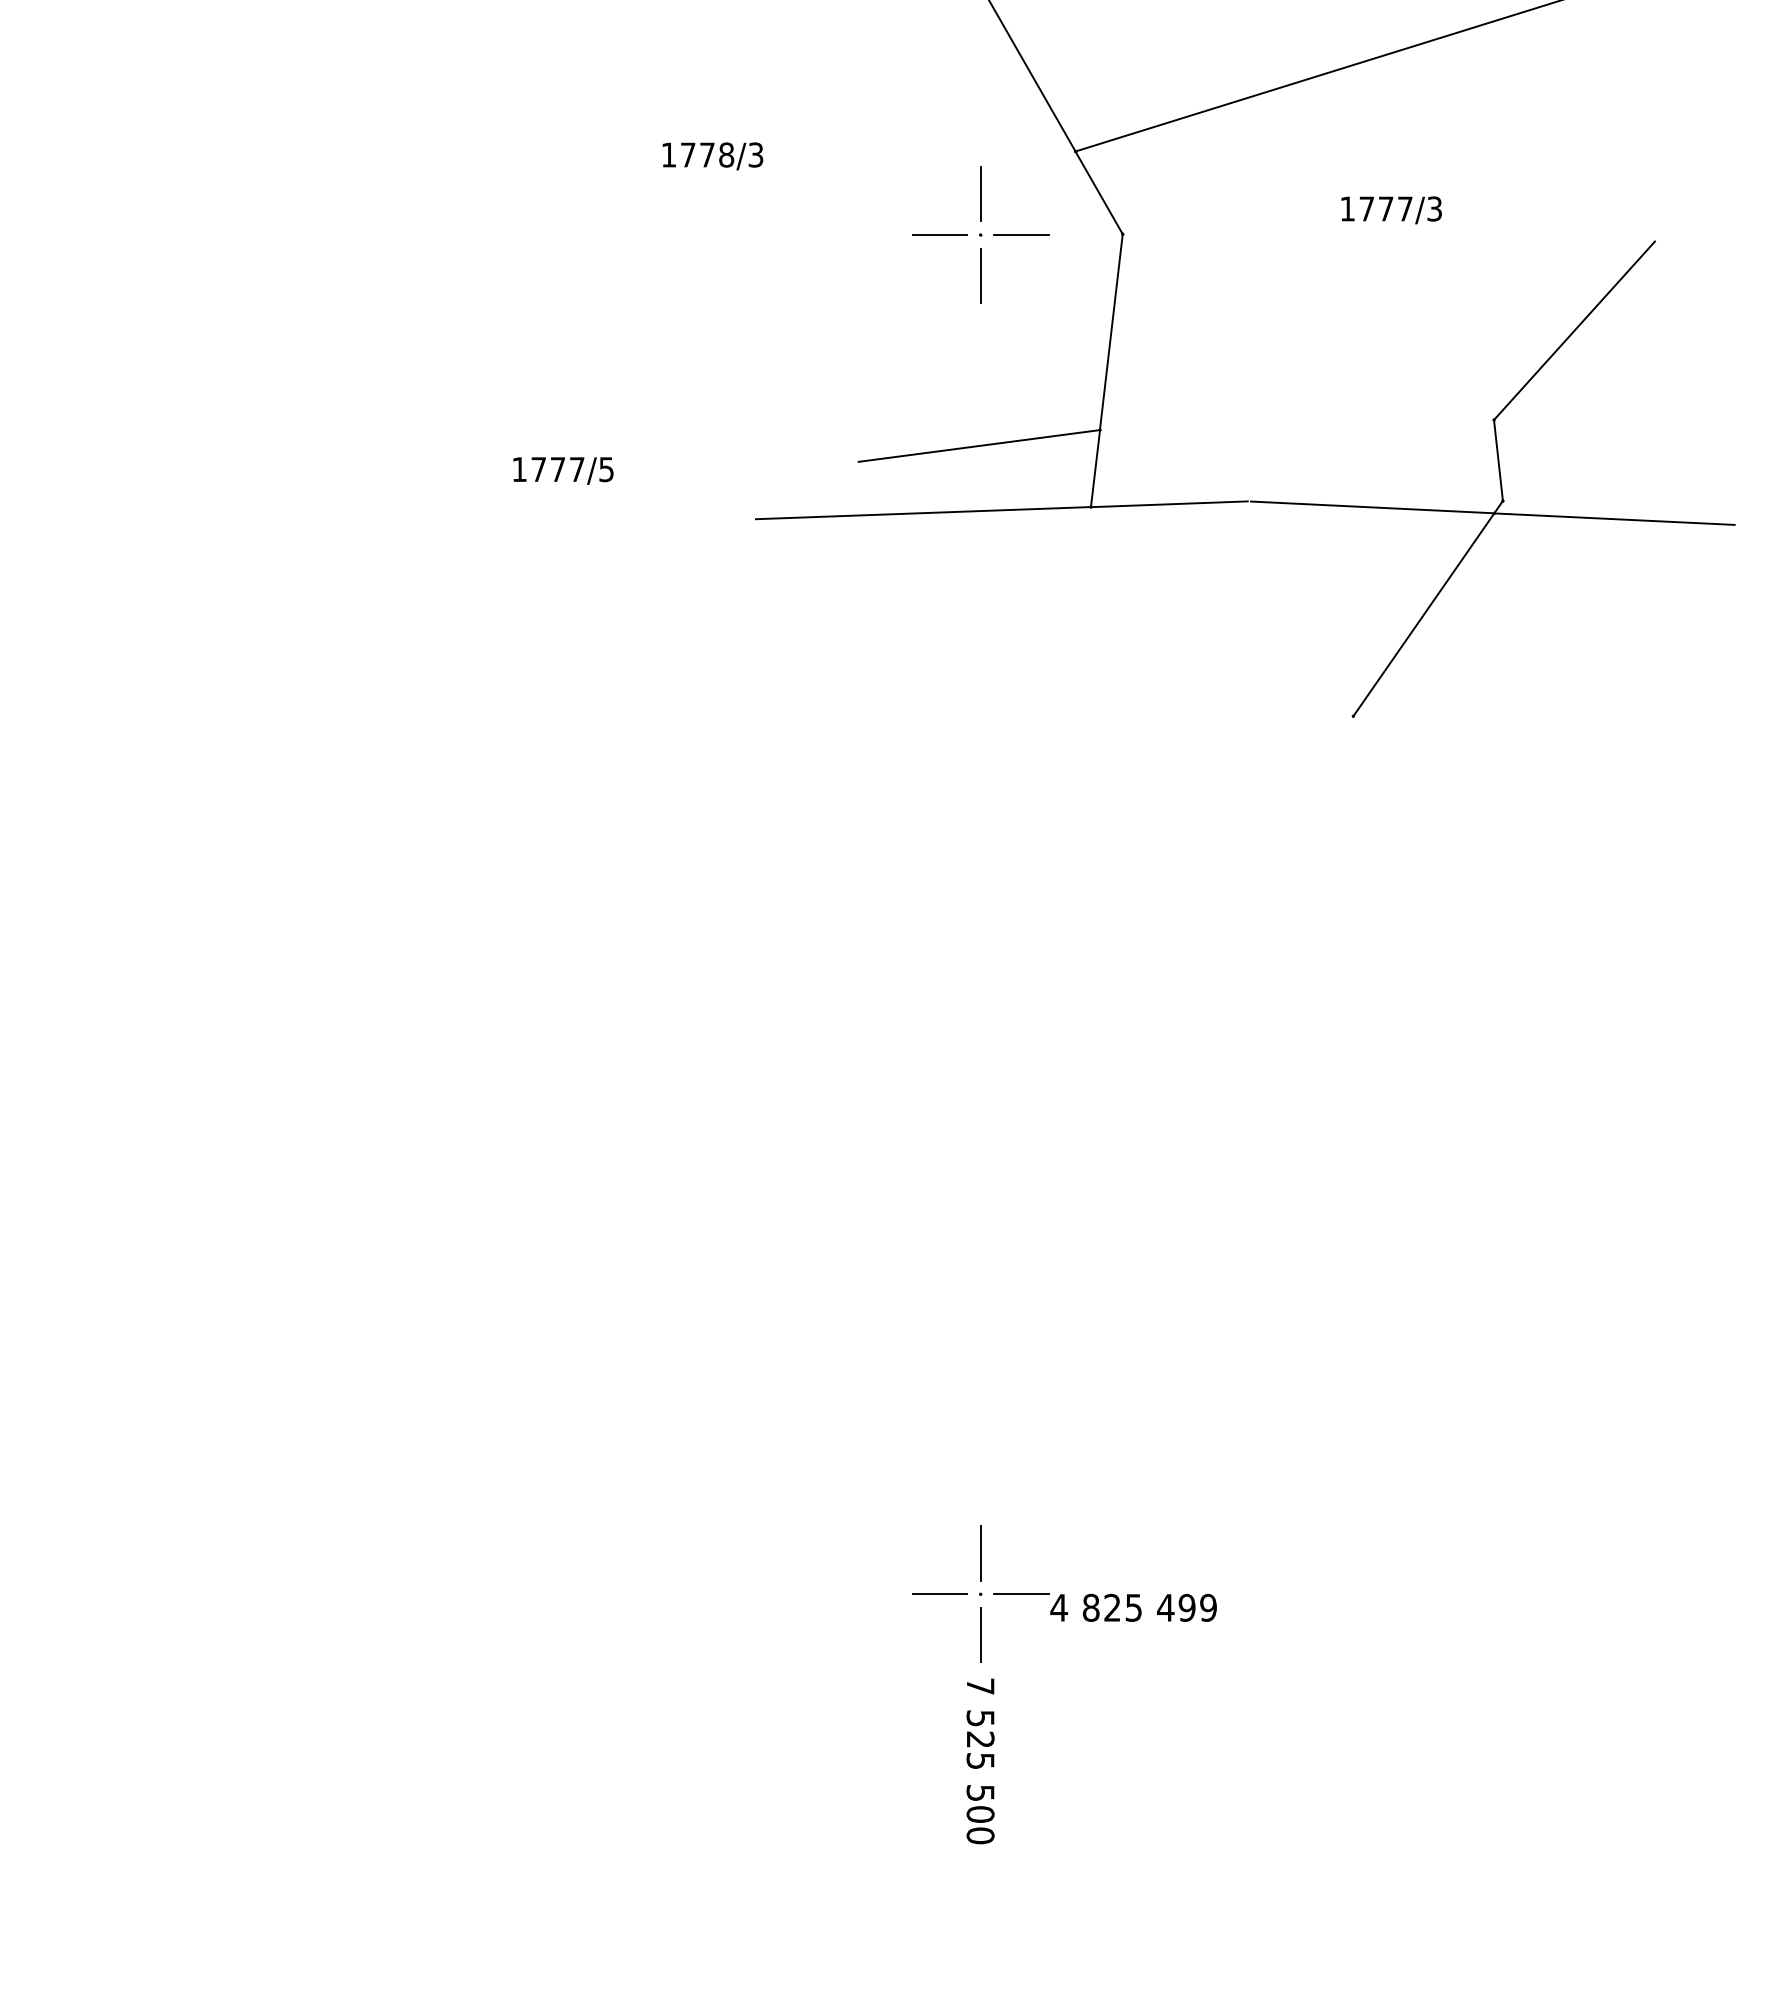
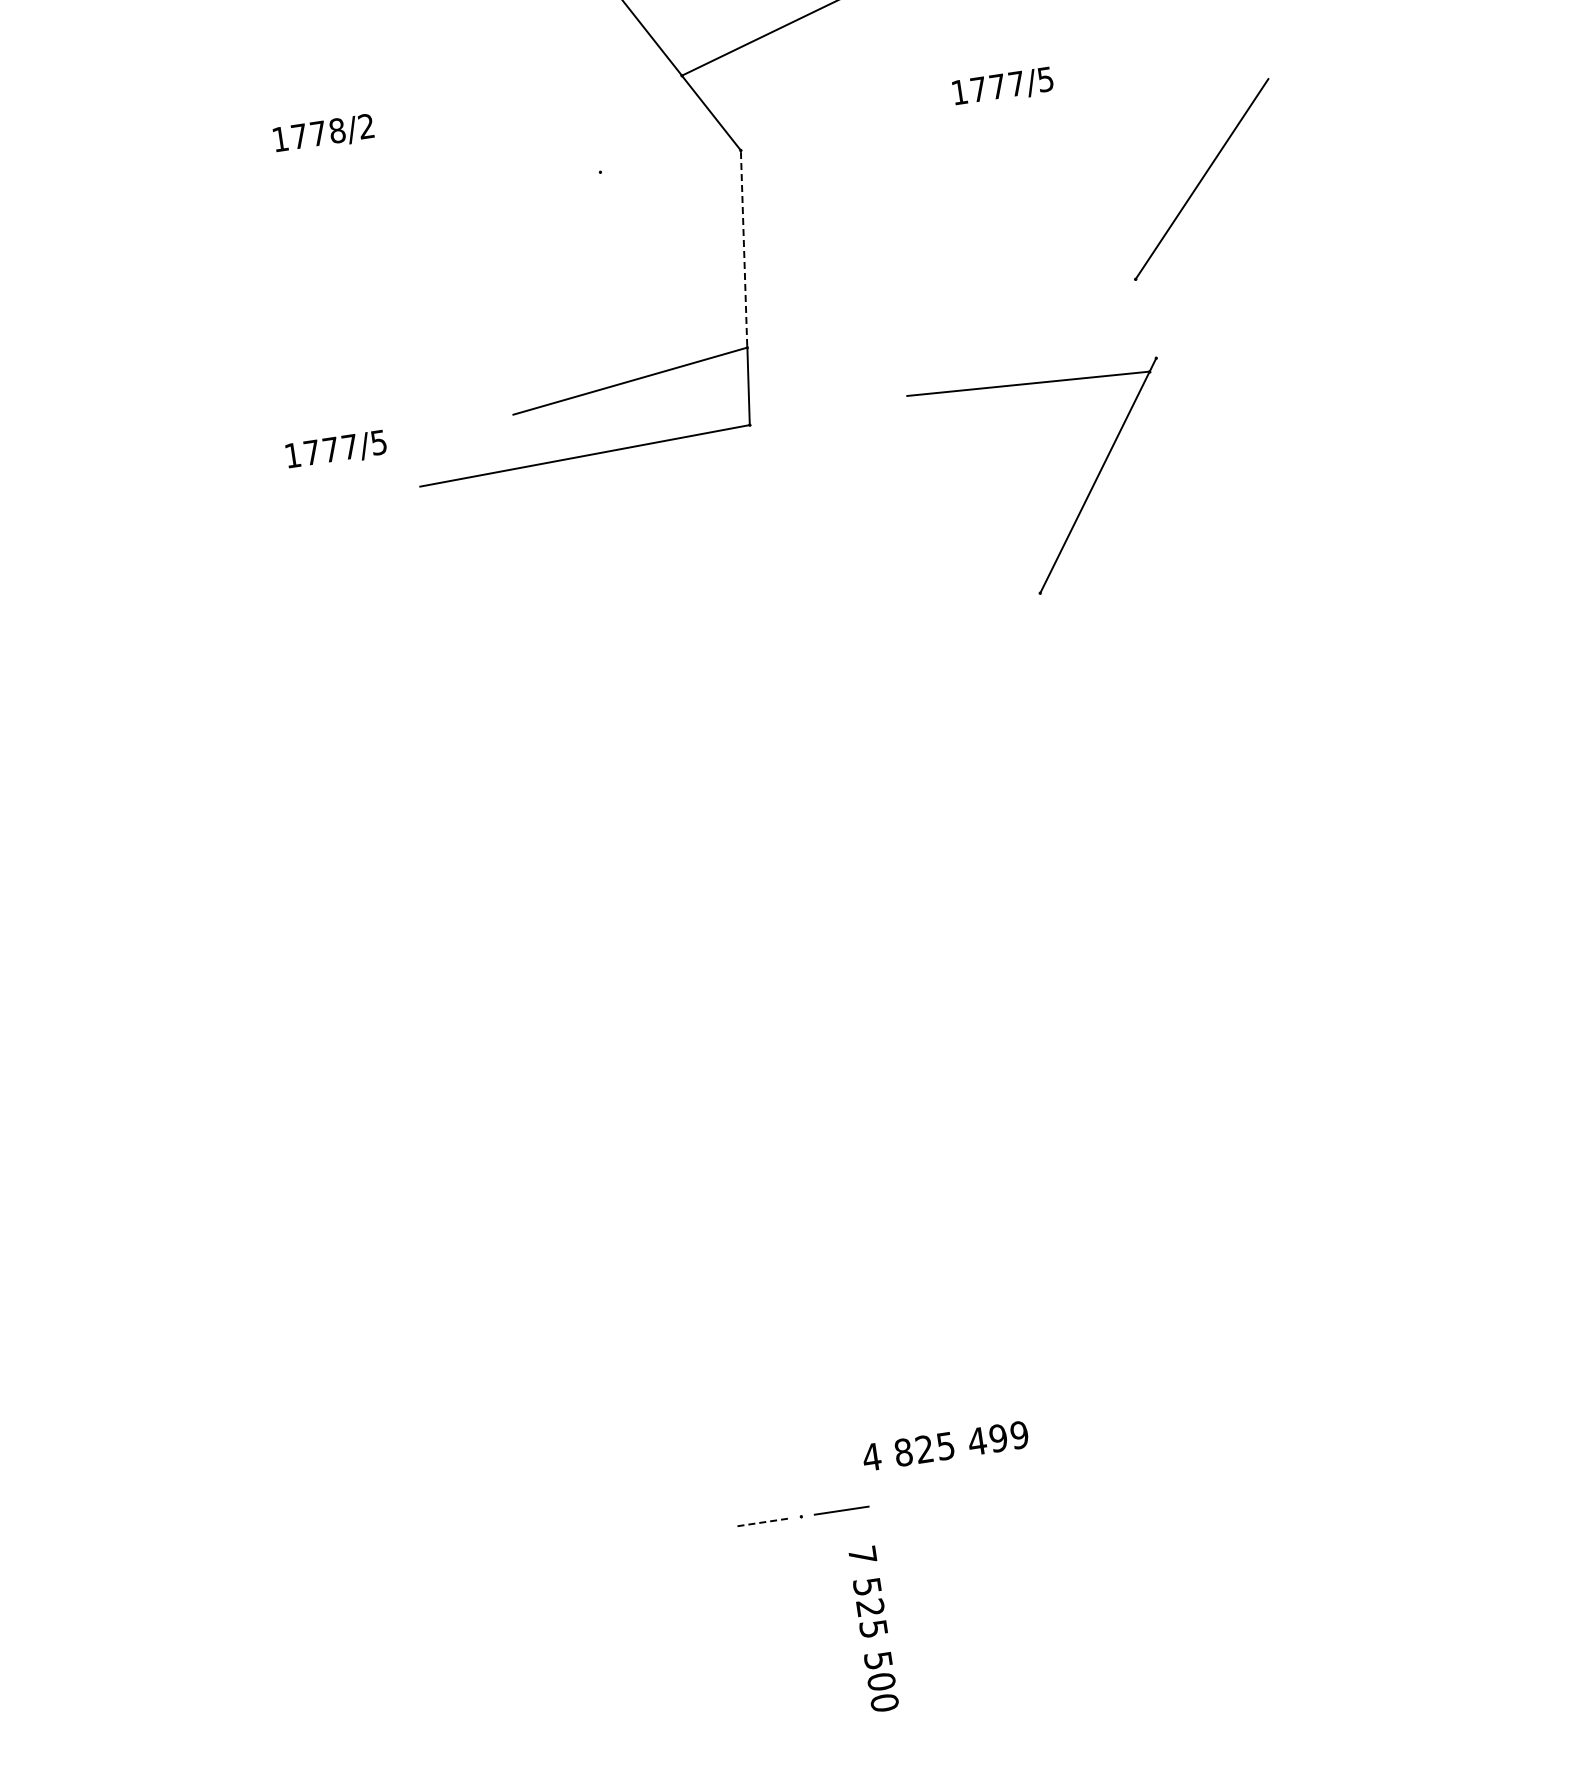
text: (755, 154) -> (365, 125), 1778/3 -> 1778/2
line: (980, 194) -> (594, 132), removed
text: (1434, 208) -> (1045, 79), 1777/3 -> 1777/5
line: (939, 234) -> (559, 177), removed
line: (1021, 234) -> (640, 165), removed
line: (980, 275) -> (606, 212), removed
line: (1111, 332) -> (744, 249), solid -> dashed
line: (1498, 460) -> (1145, 318), removed
text: (563, 470) -> (336, 449), moved
line: (1169, 504) -> (827, 410), removed
line: (1614, 518) -> (1269, 359), removed
line: (980, 1553) -> (795, 1476), removed
line: (939, 1594) -> (760, 1522), solid -> dashed
text: (1133, 1607) -> (945, 1445), moved
line: (980, 1634) -> (807, 1556), removed
text: (980, 1761) -> (873, 1629), moved

